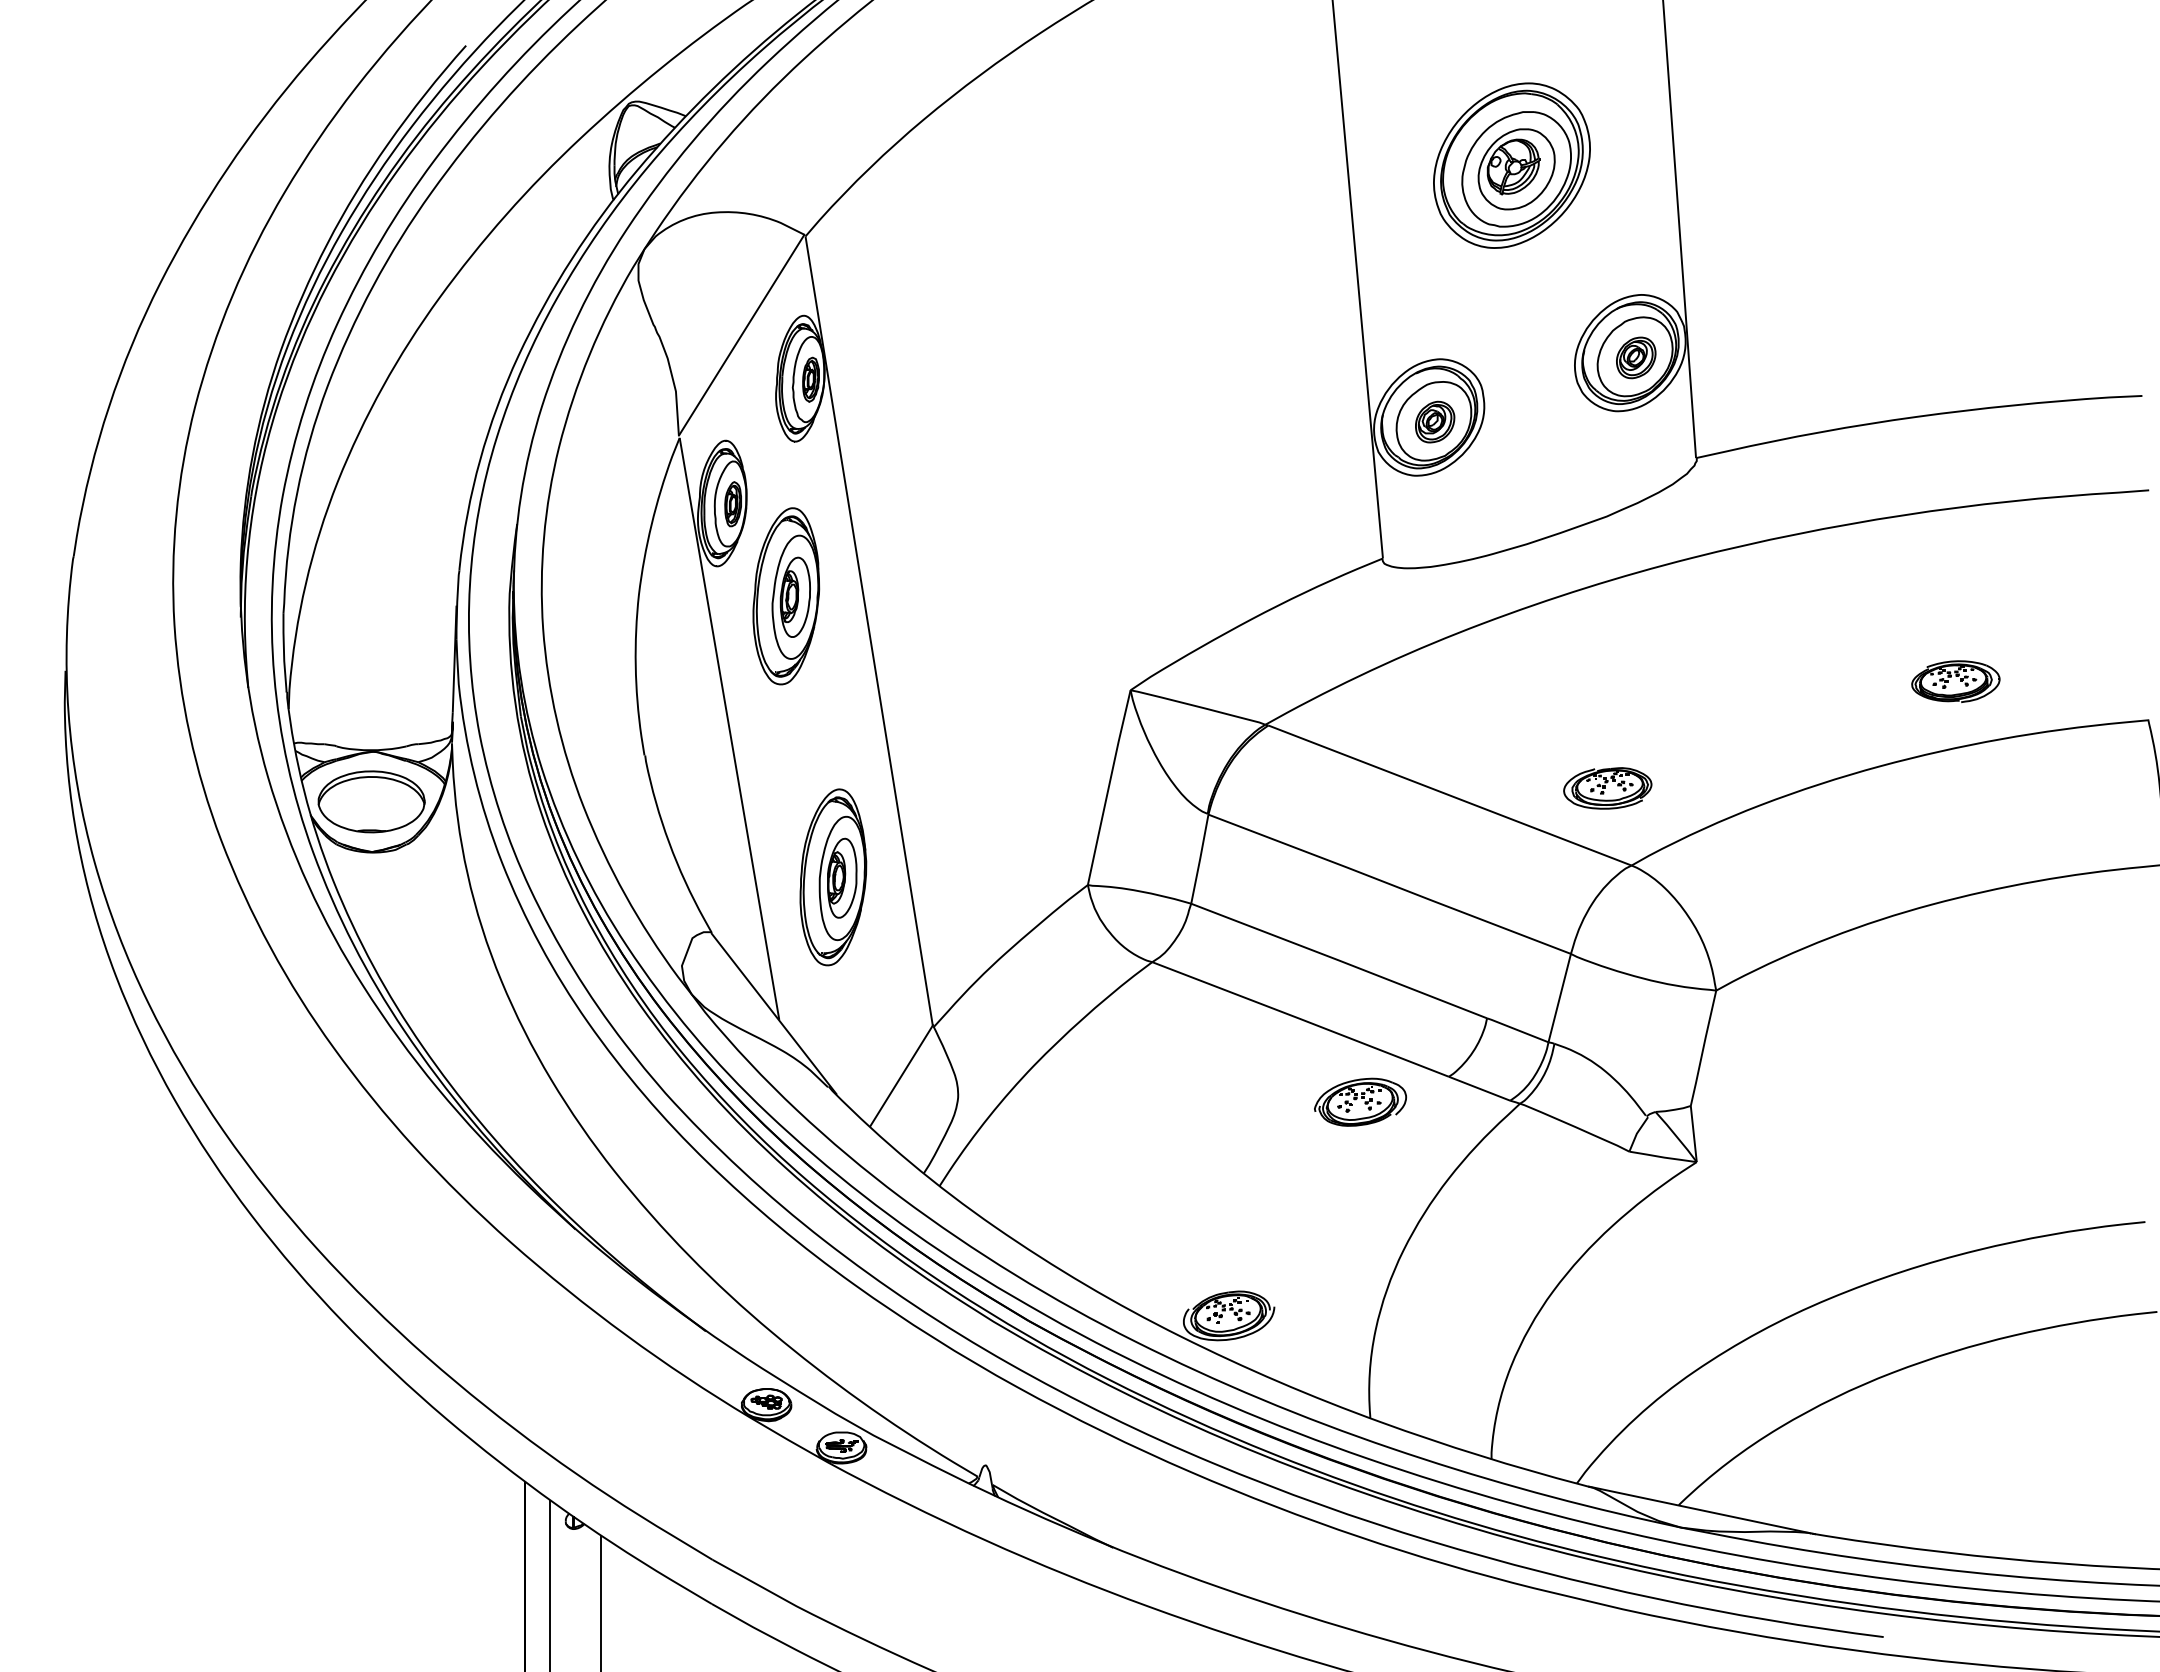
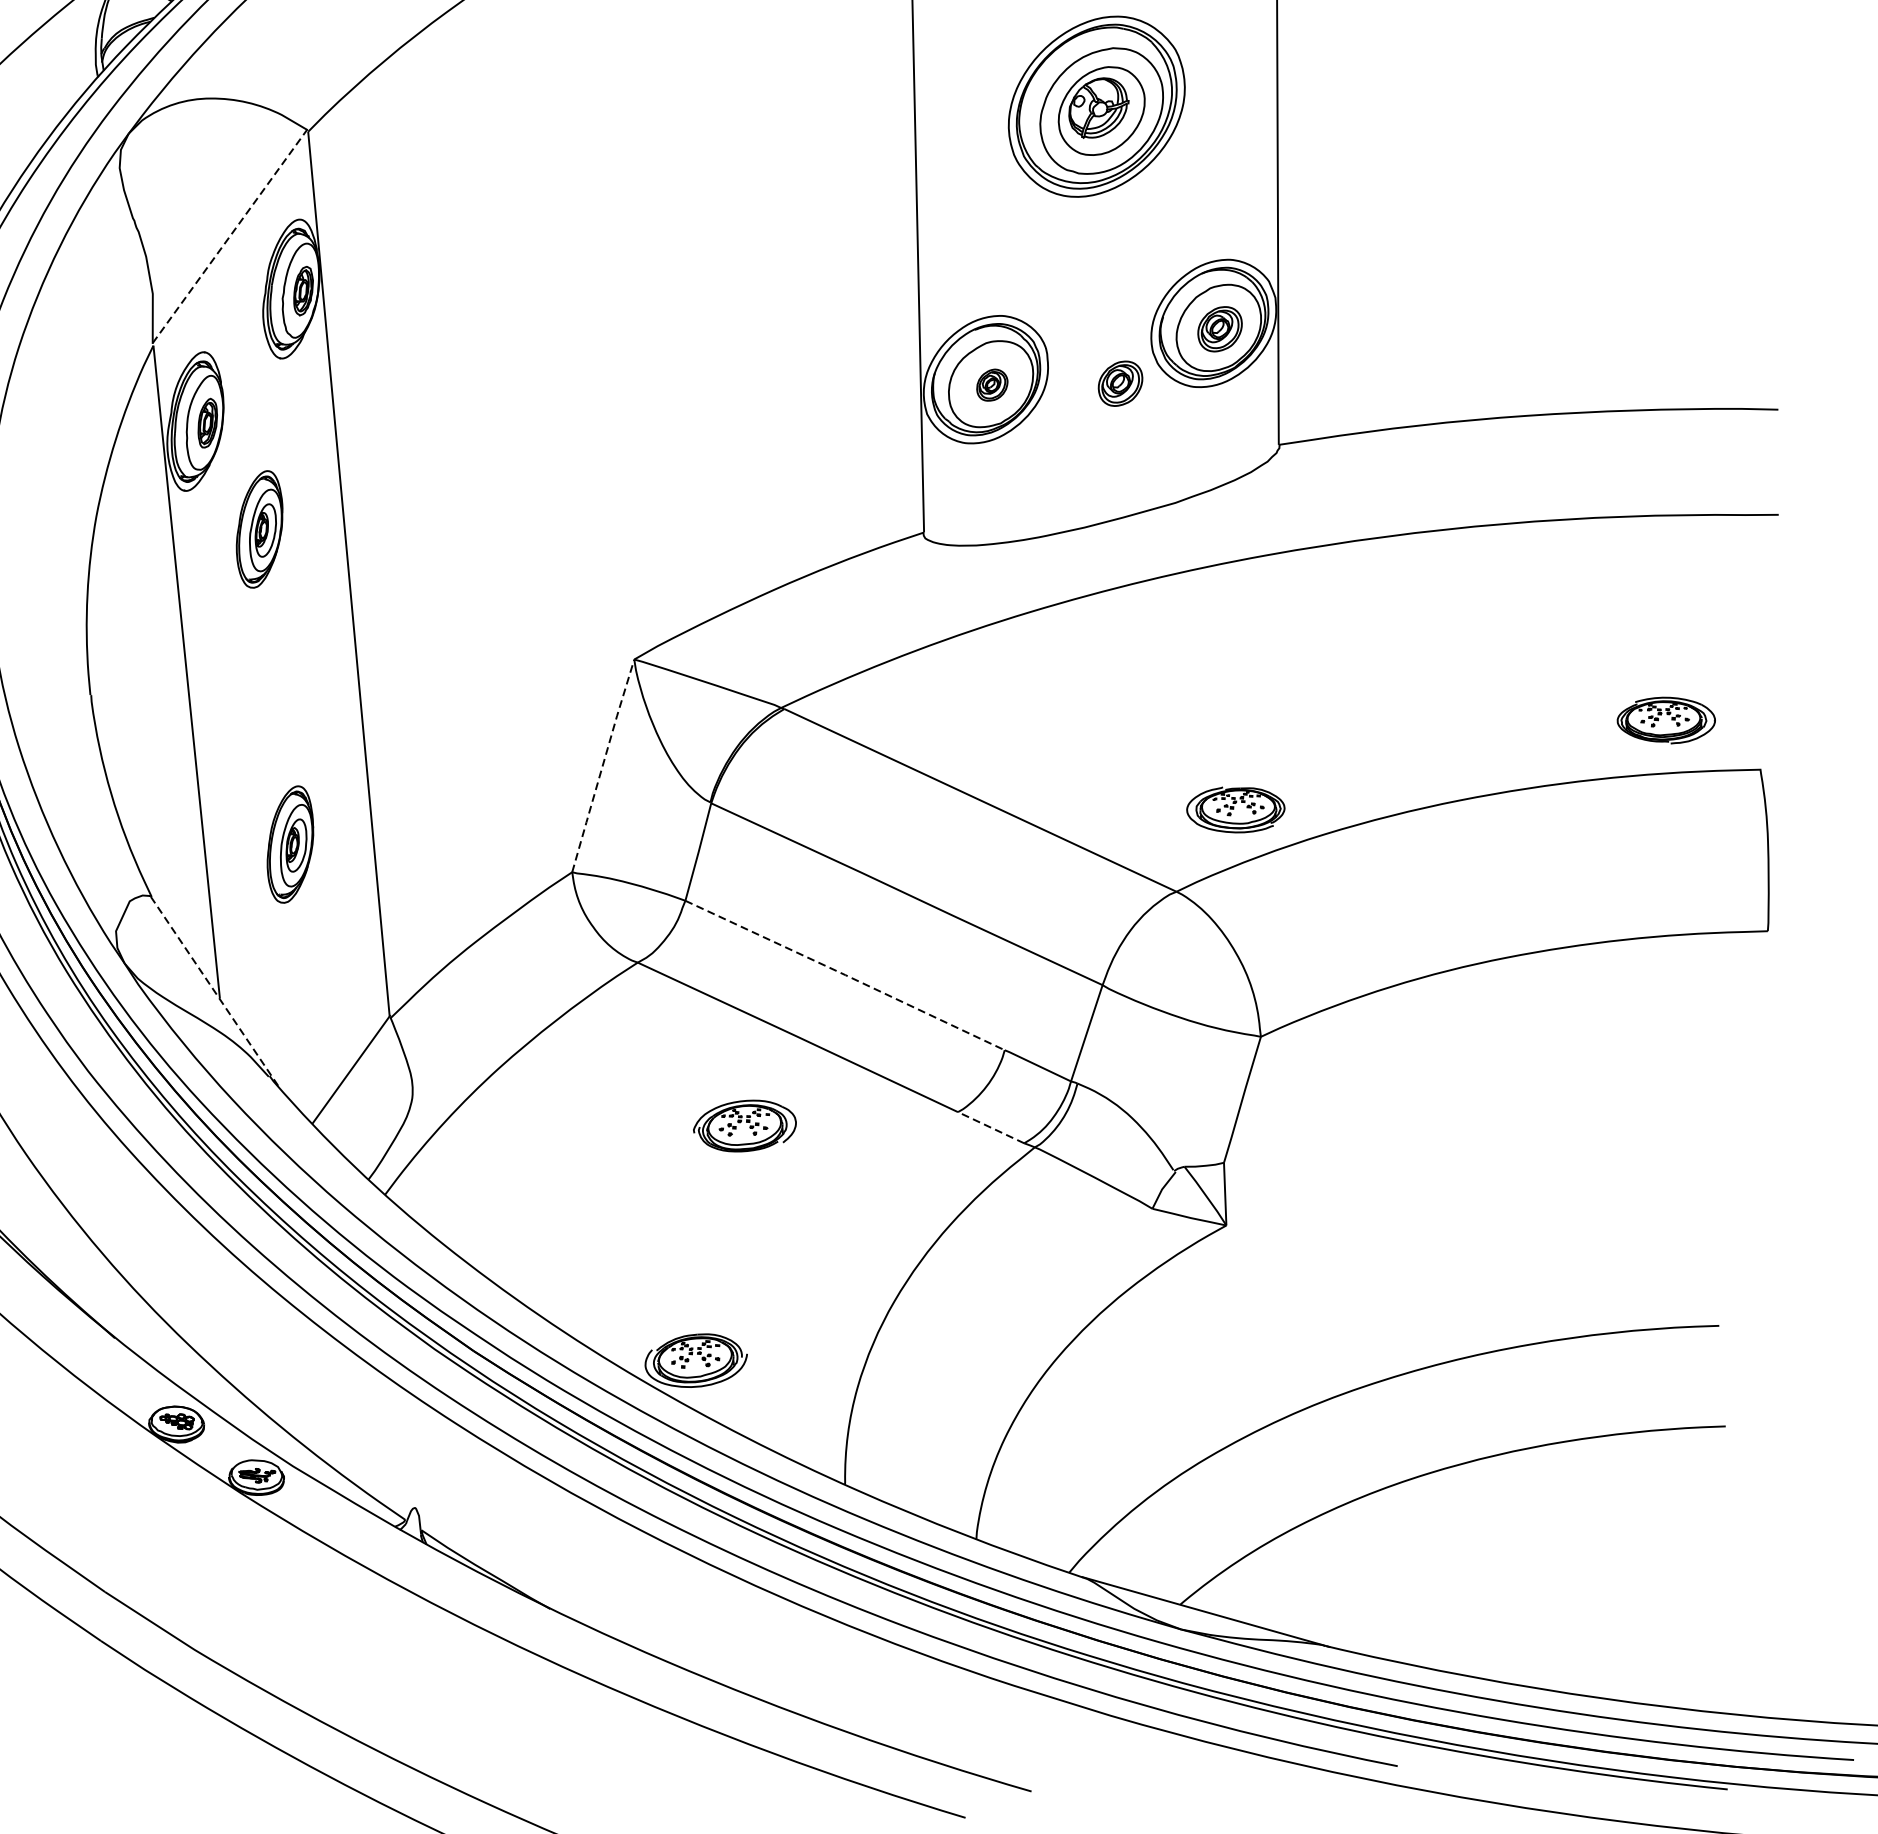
line: (741, 334) -> (229, 235), solid -> dashed
part: (1550, 412) -> (1120, 383), added
part: (1435, 421) -> (992, 384), size x0.7
part: (786, 596) -> (259, 529), size x0.6
part: (1955, 681) -> (1665, 720), moved
line: (1108, 786) -> (602, 764), solid -> dashed
part: (1607, 788) -> (1235, 809), moved
part: (833, 877) -> (290, 844), size x0.6
line: (1339, 960) -> (845, 974), solid -> dashed
line: (773, 1013) -> (213, 990), solid -> dashed
line: (1479, 1088) -> (991, 1127), solid -> dashed
part: (1360, 1101) -> (745, 1125), moved

